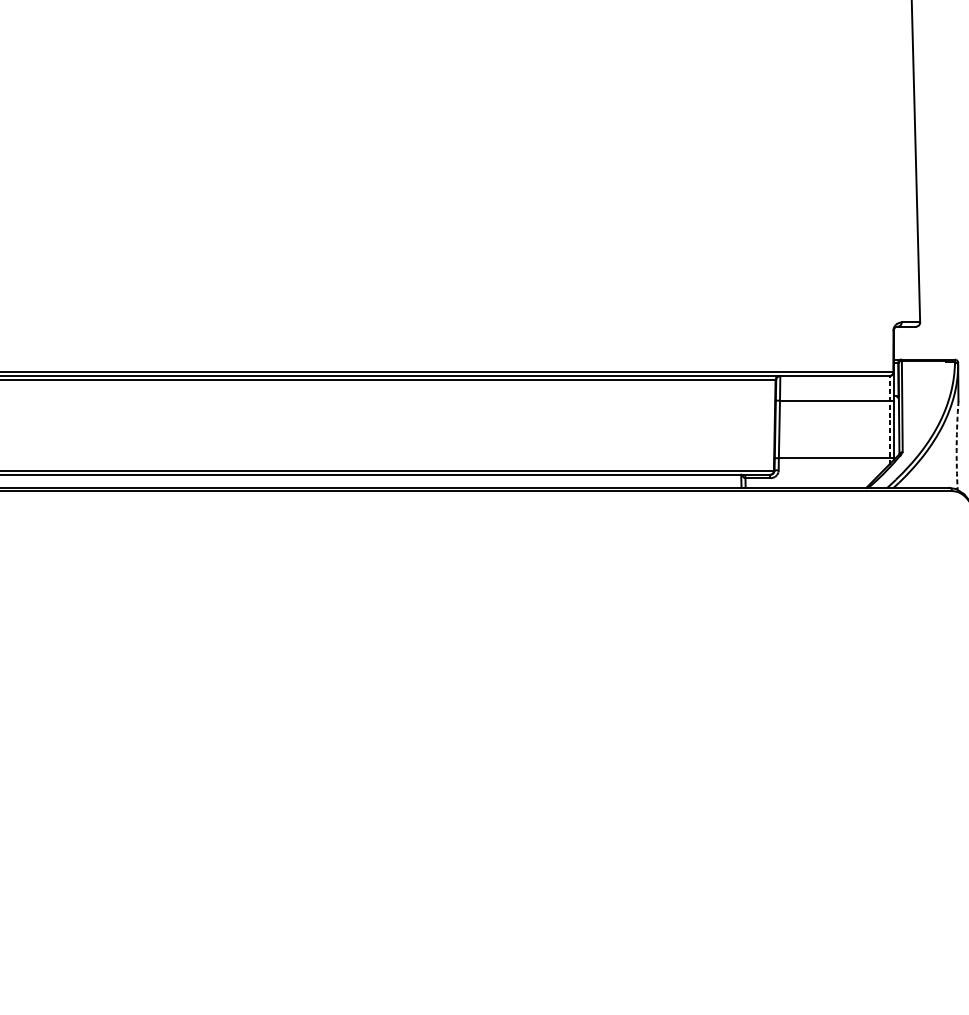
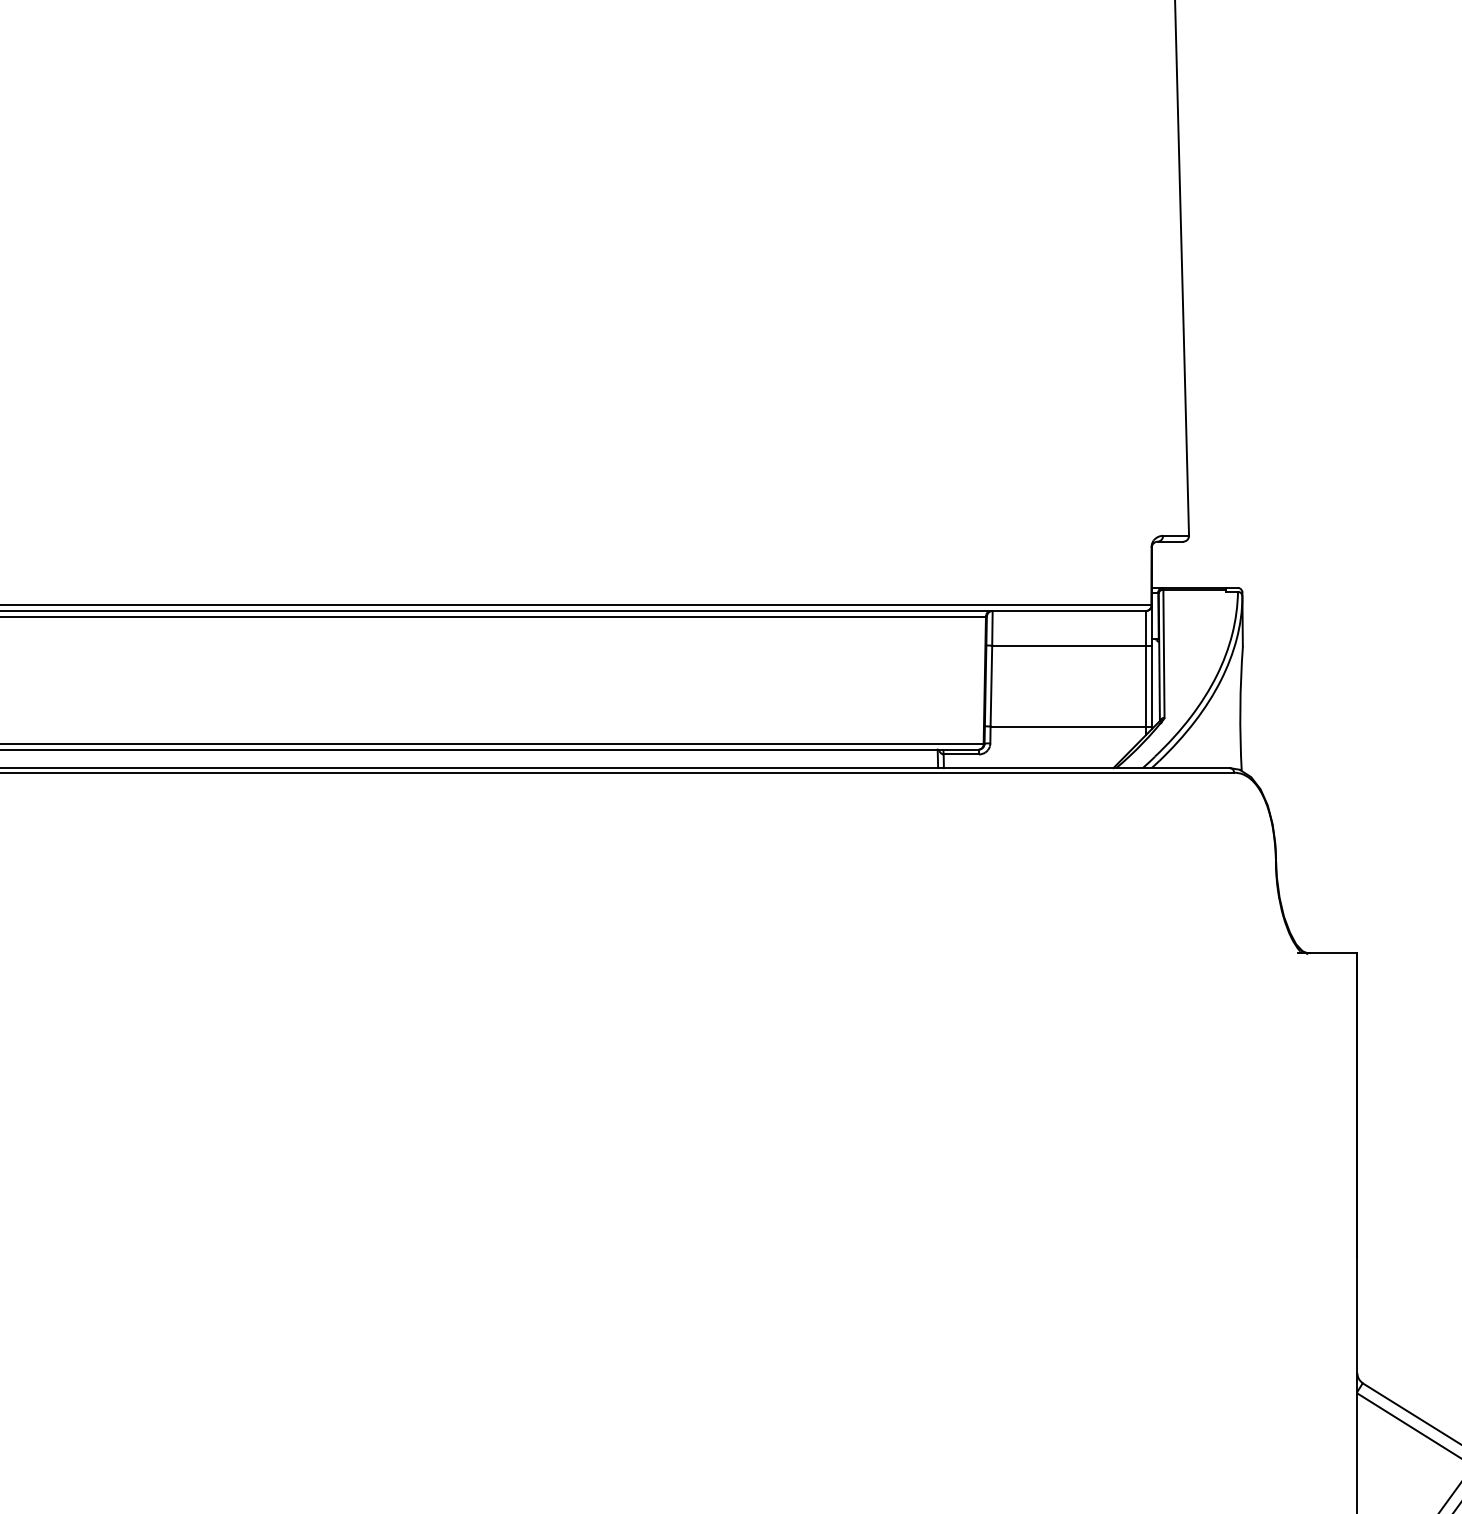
line: (889, 419) -> (1146, 672), dashed -> solid
arc: (956, 445) -> (1240, 708), dashed -> solid

